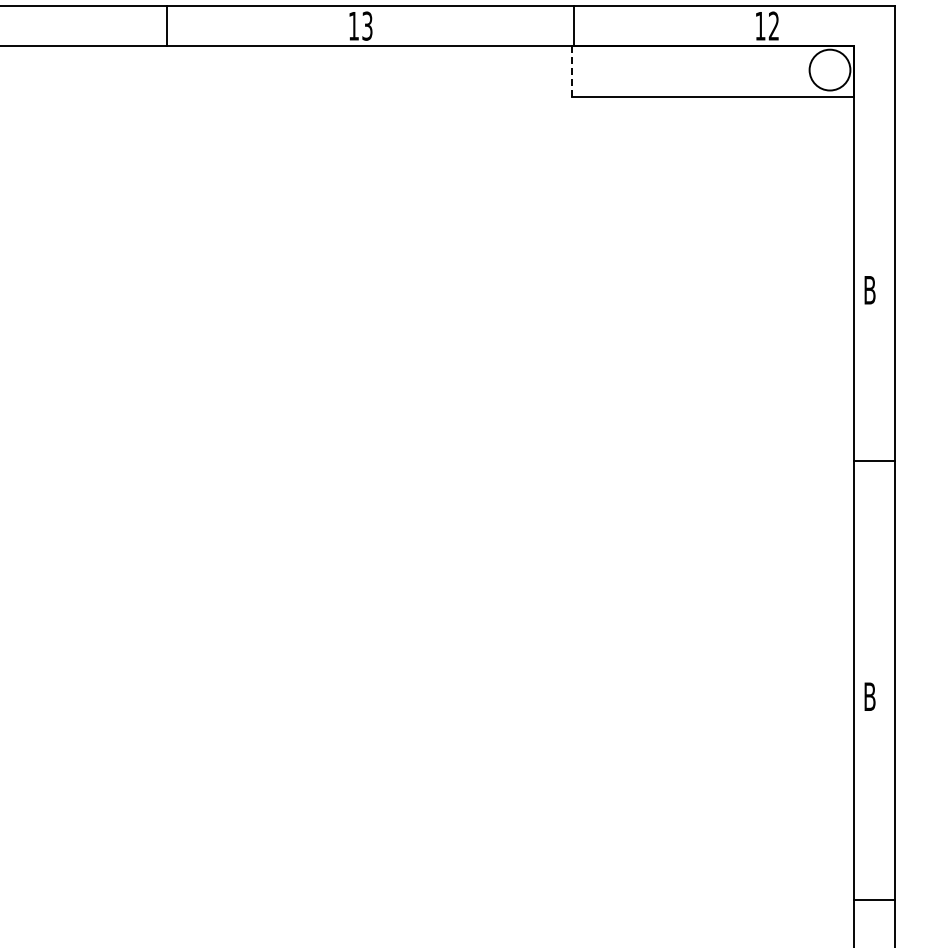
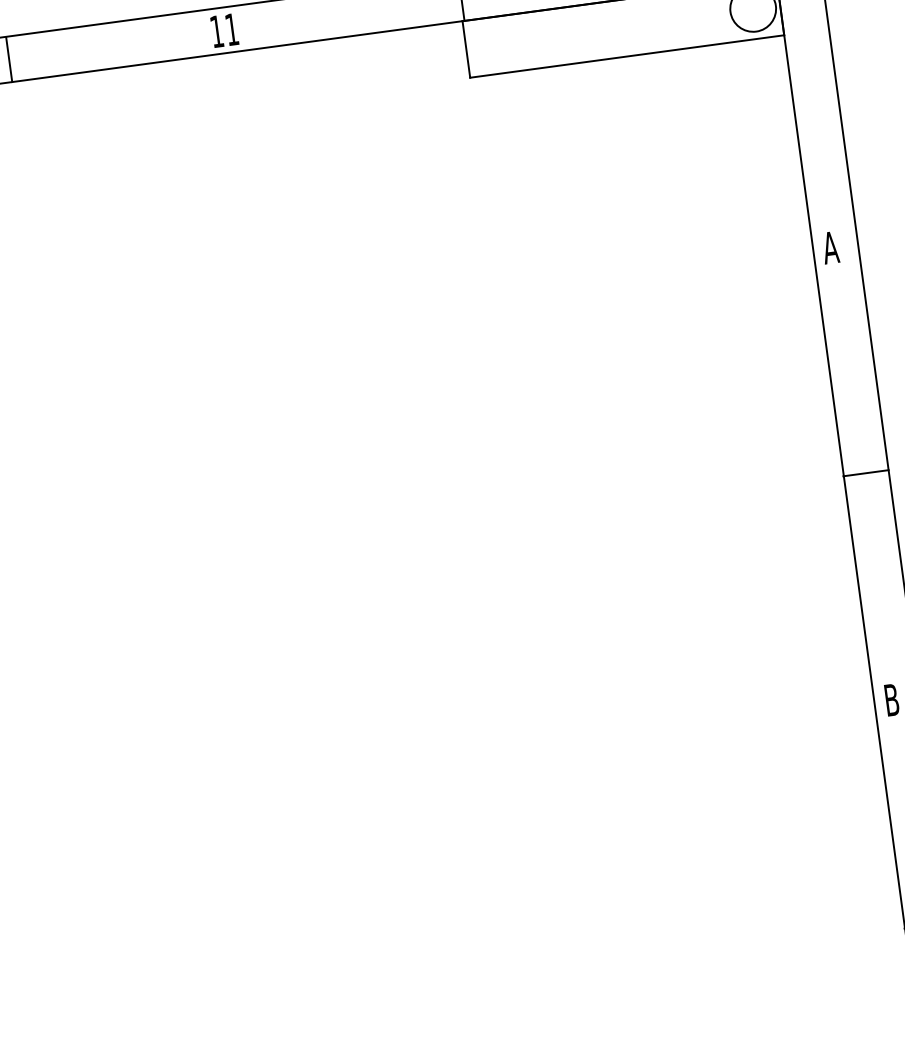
text: (367, 25) -> (231, 28), 13 -> 11
line: (571, 72) -> (465, 50), dashed -> solid
text: (869, 290) -> (830, 248), B -> A
line: (873, 461) -> (865, 473), moved

